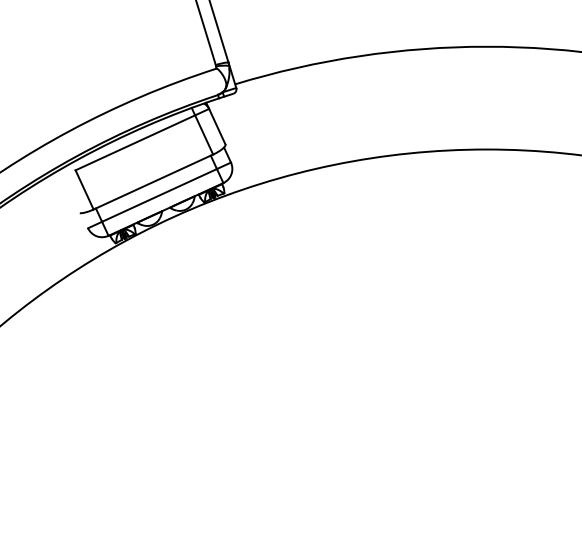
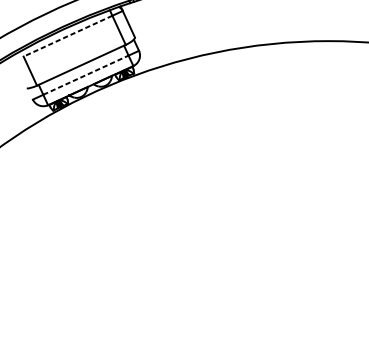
line: (135, 142) -> (68, 35), solid -> dashed
line: (159, 195) -> (85, 75), solid -> dashed

